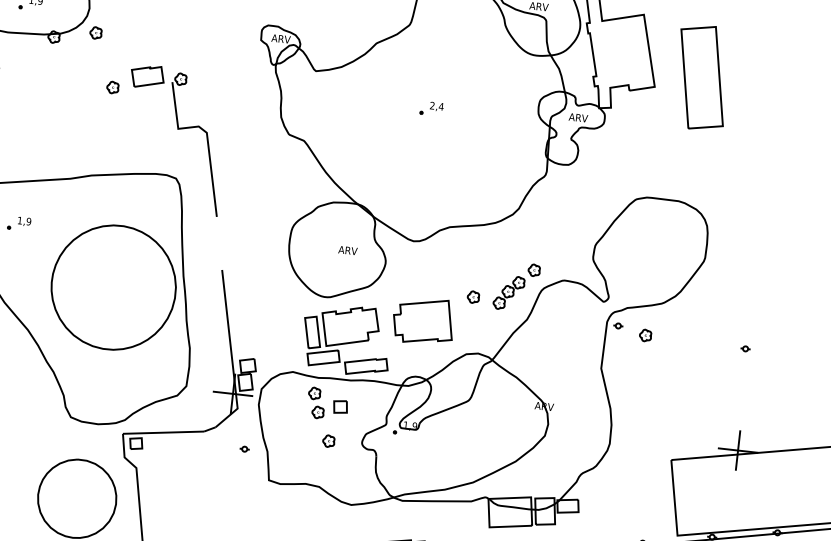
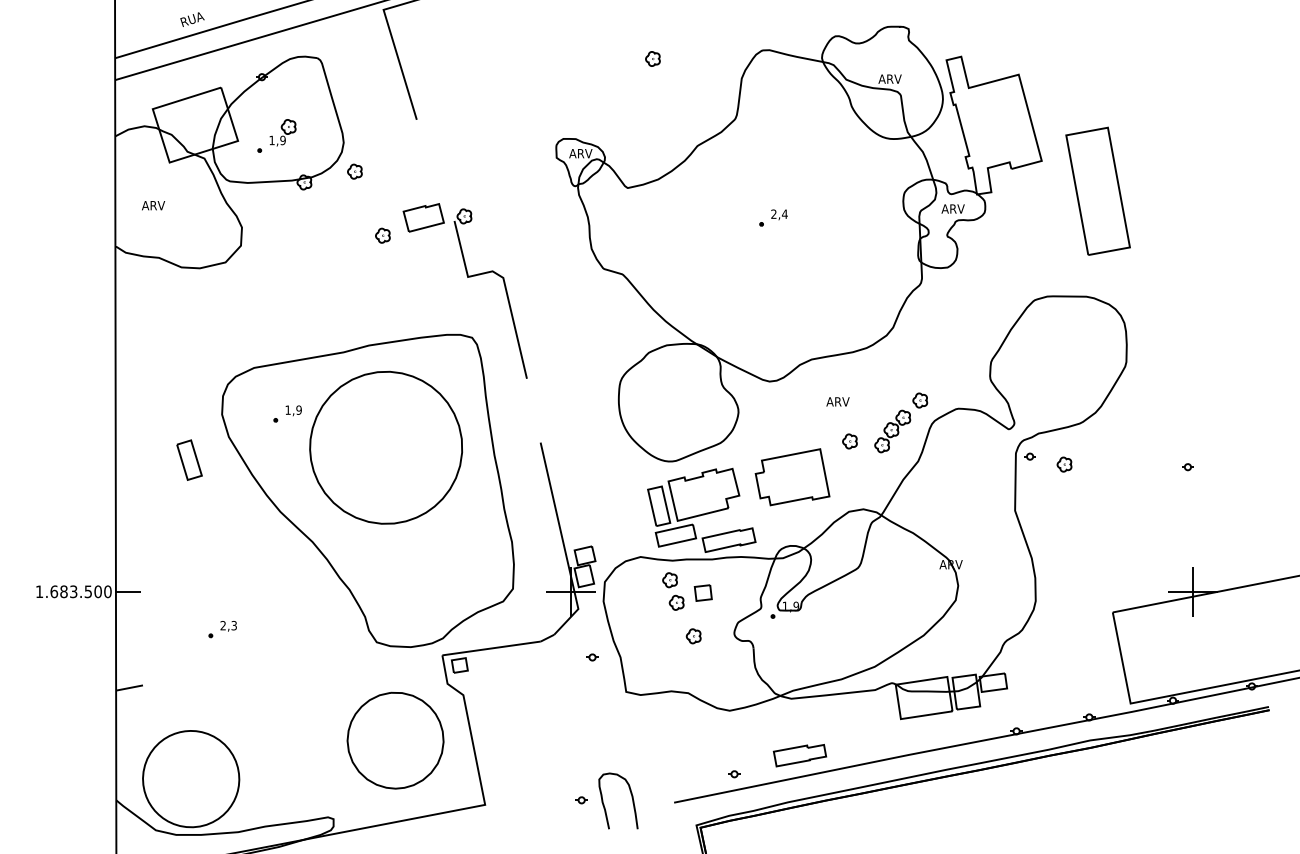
part: (701, 76) -> (1097, 190), moved
text: (347, 250) -> (837, 401), moved
part: (113, 287) -> (385, 447), moved

